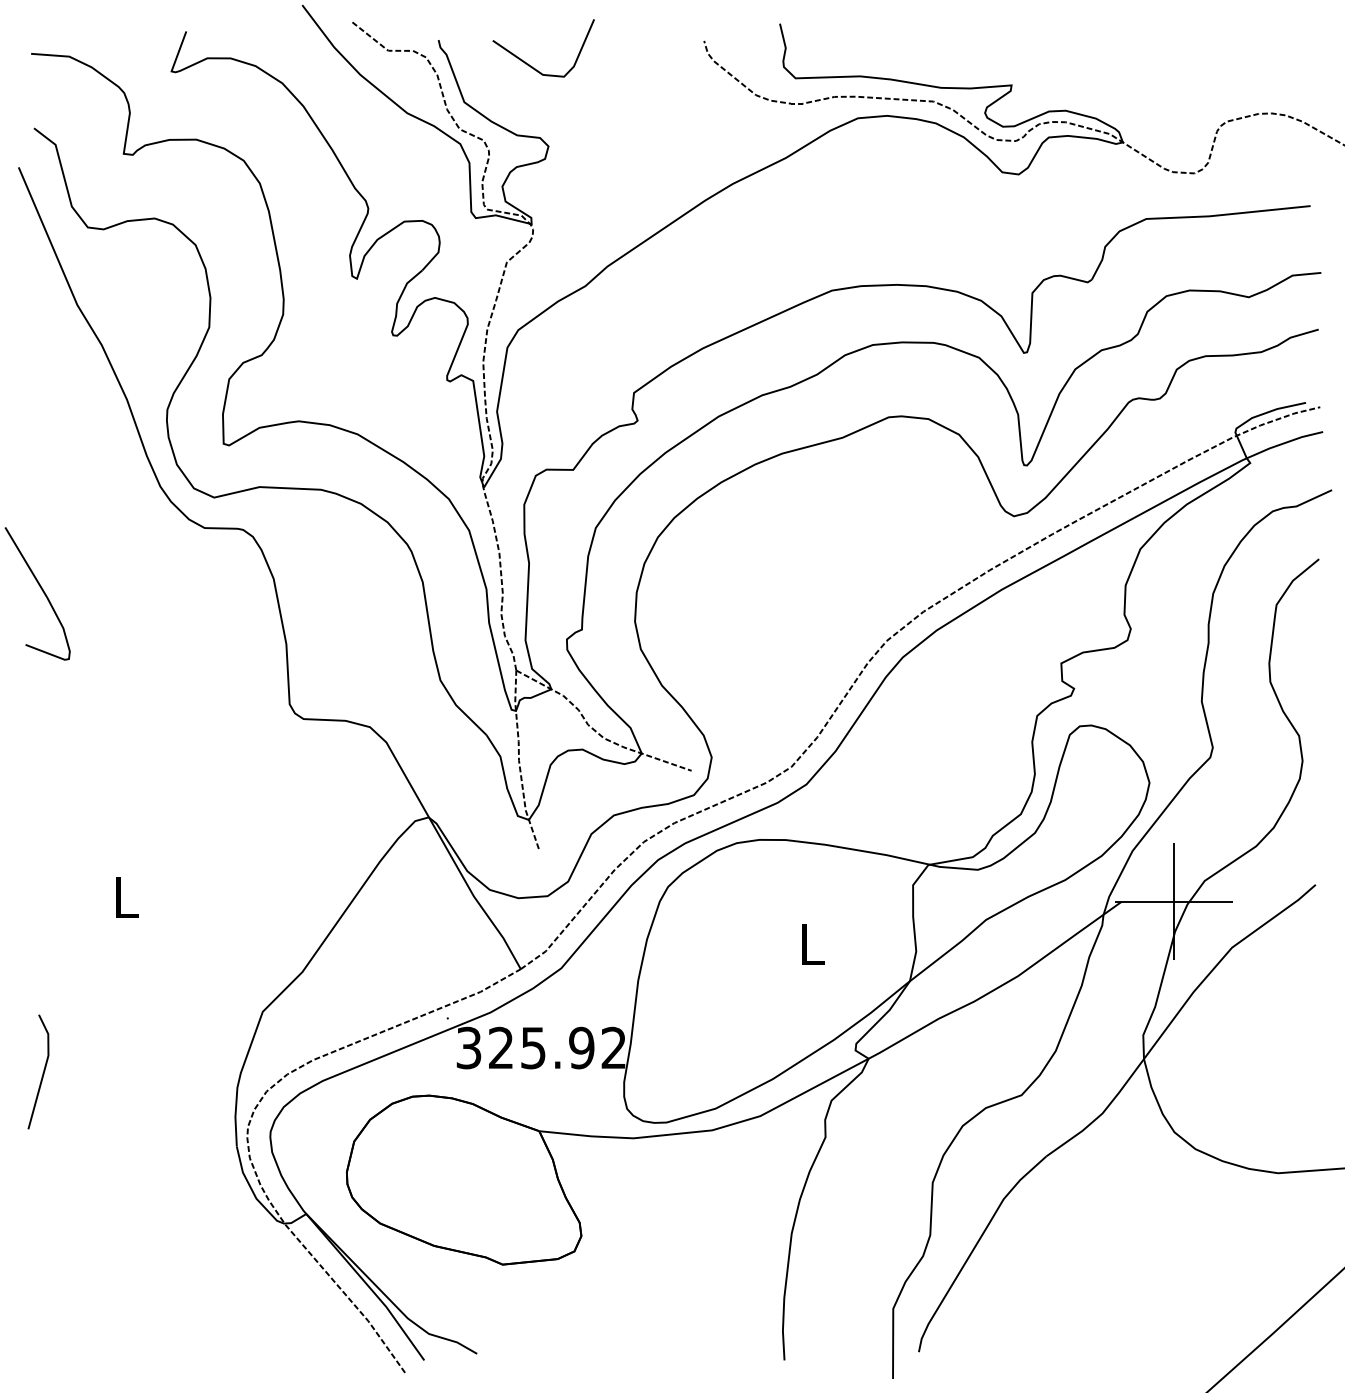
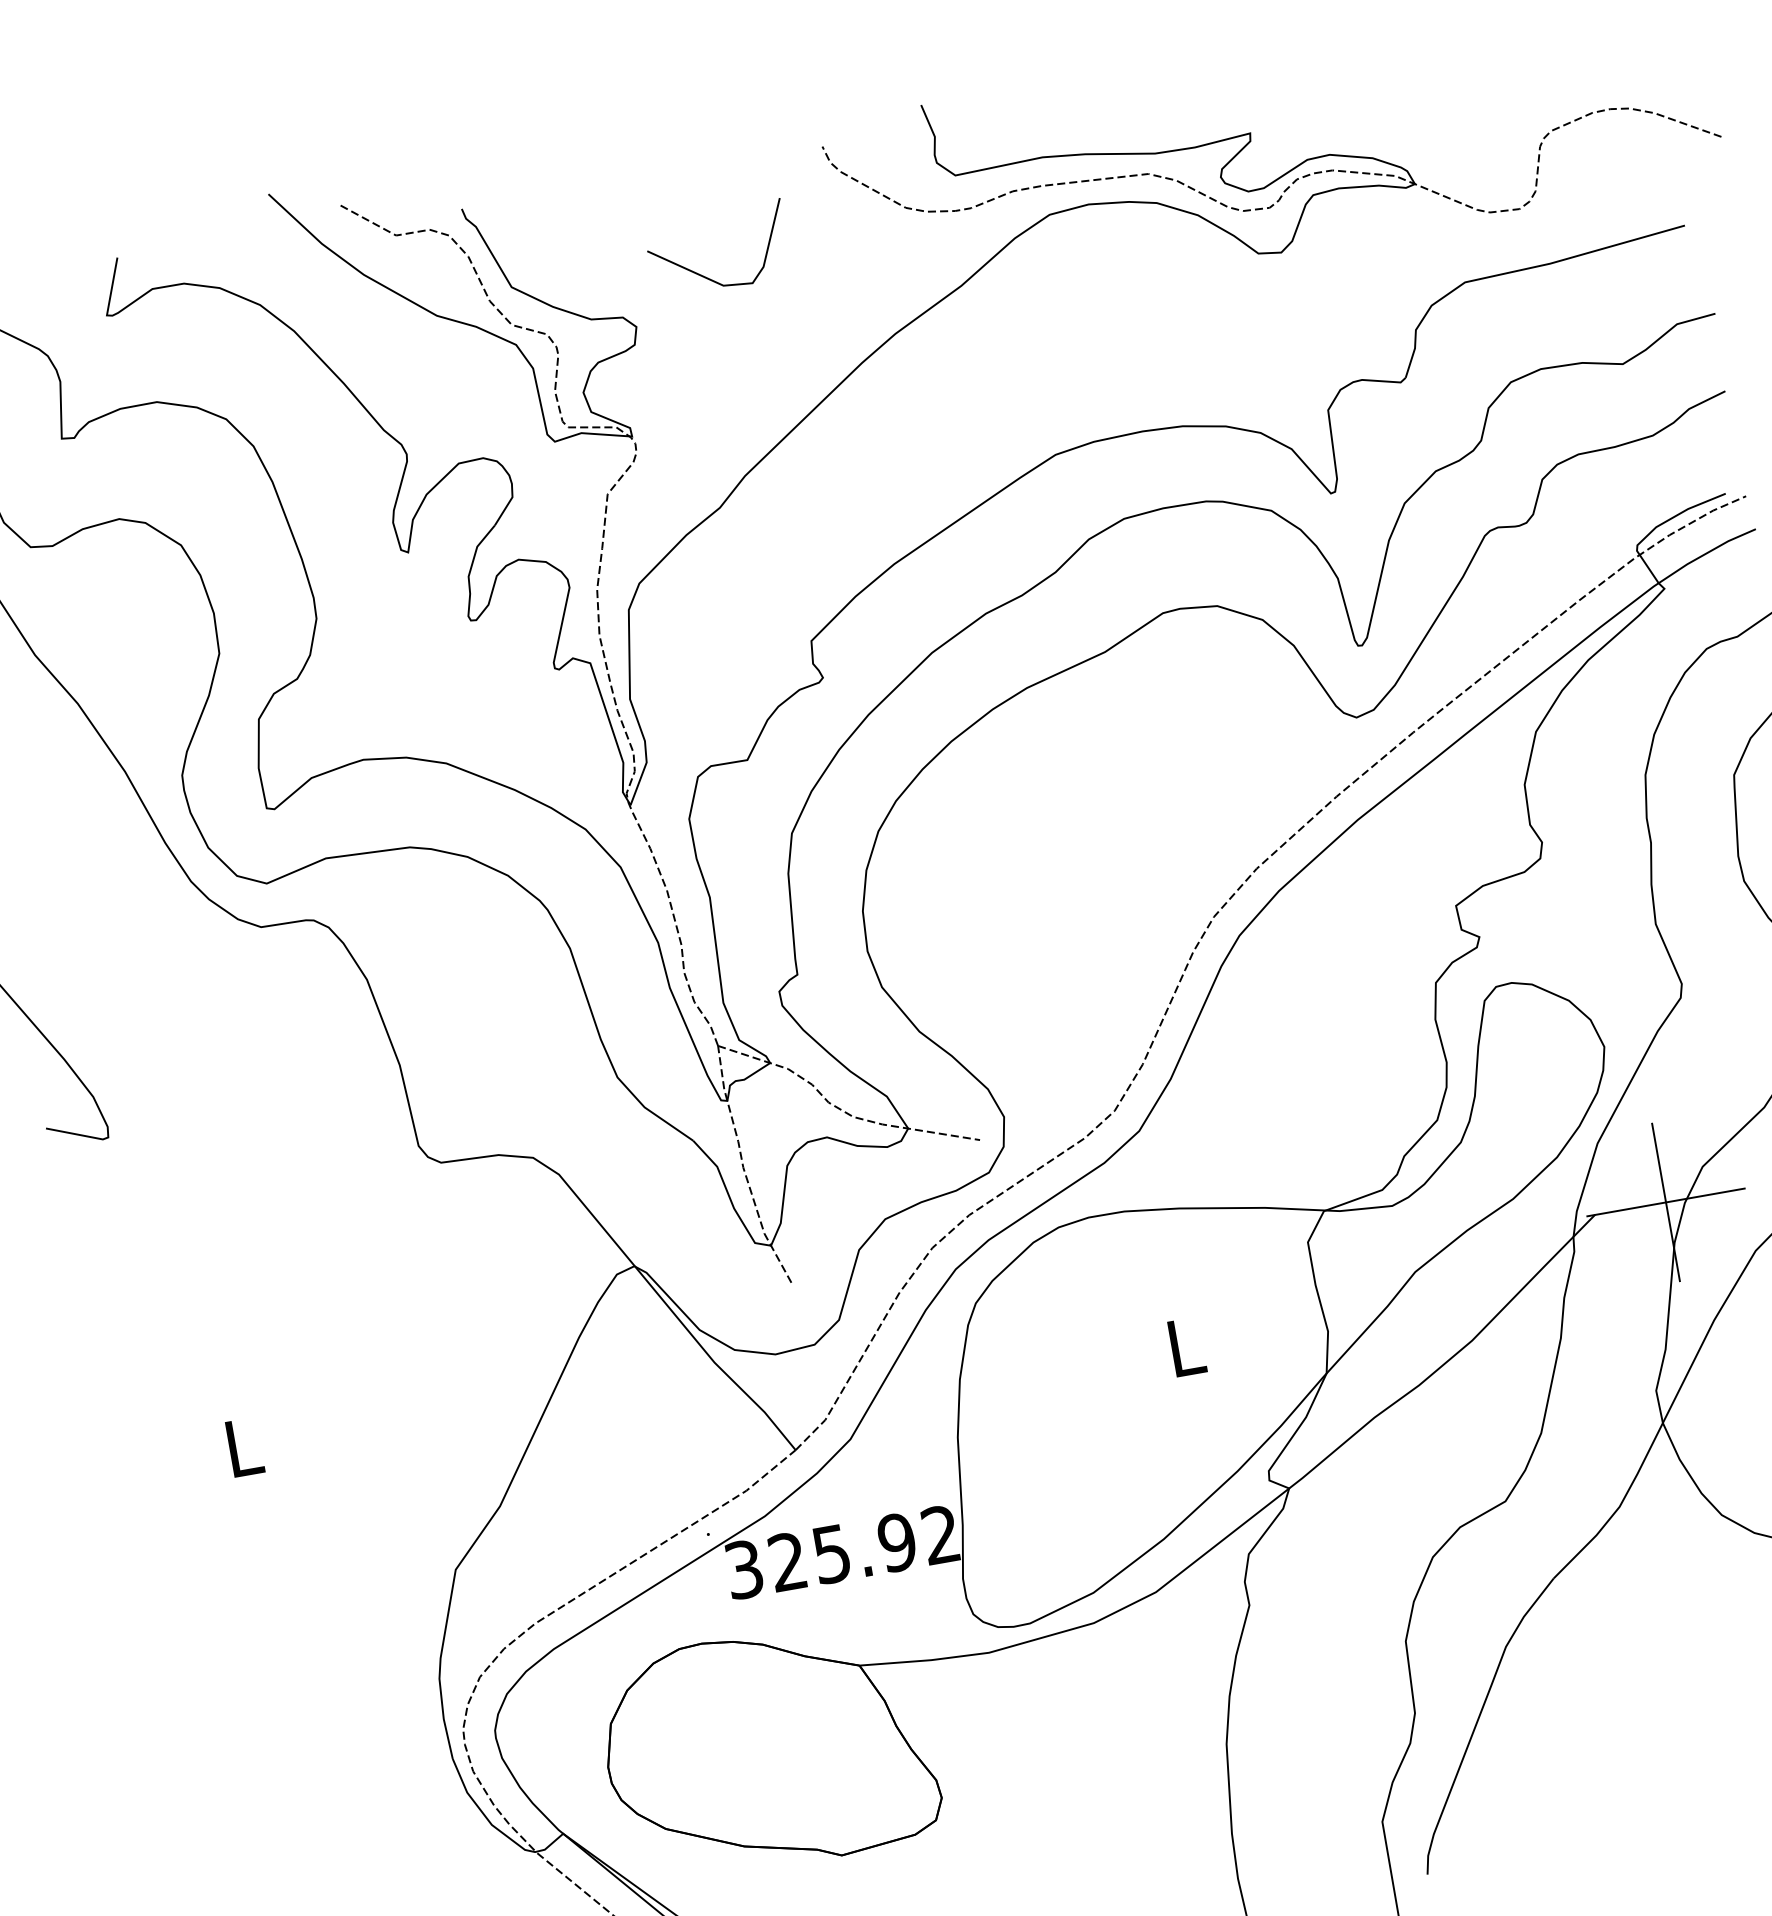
line: (531, 65) -> (705, 275), moved
line: (42, 1073) -> (171, 1706), removed

